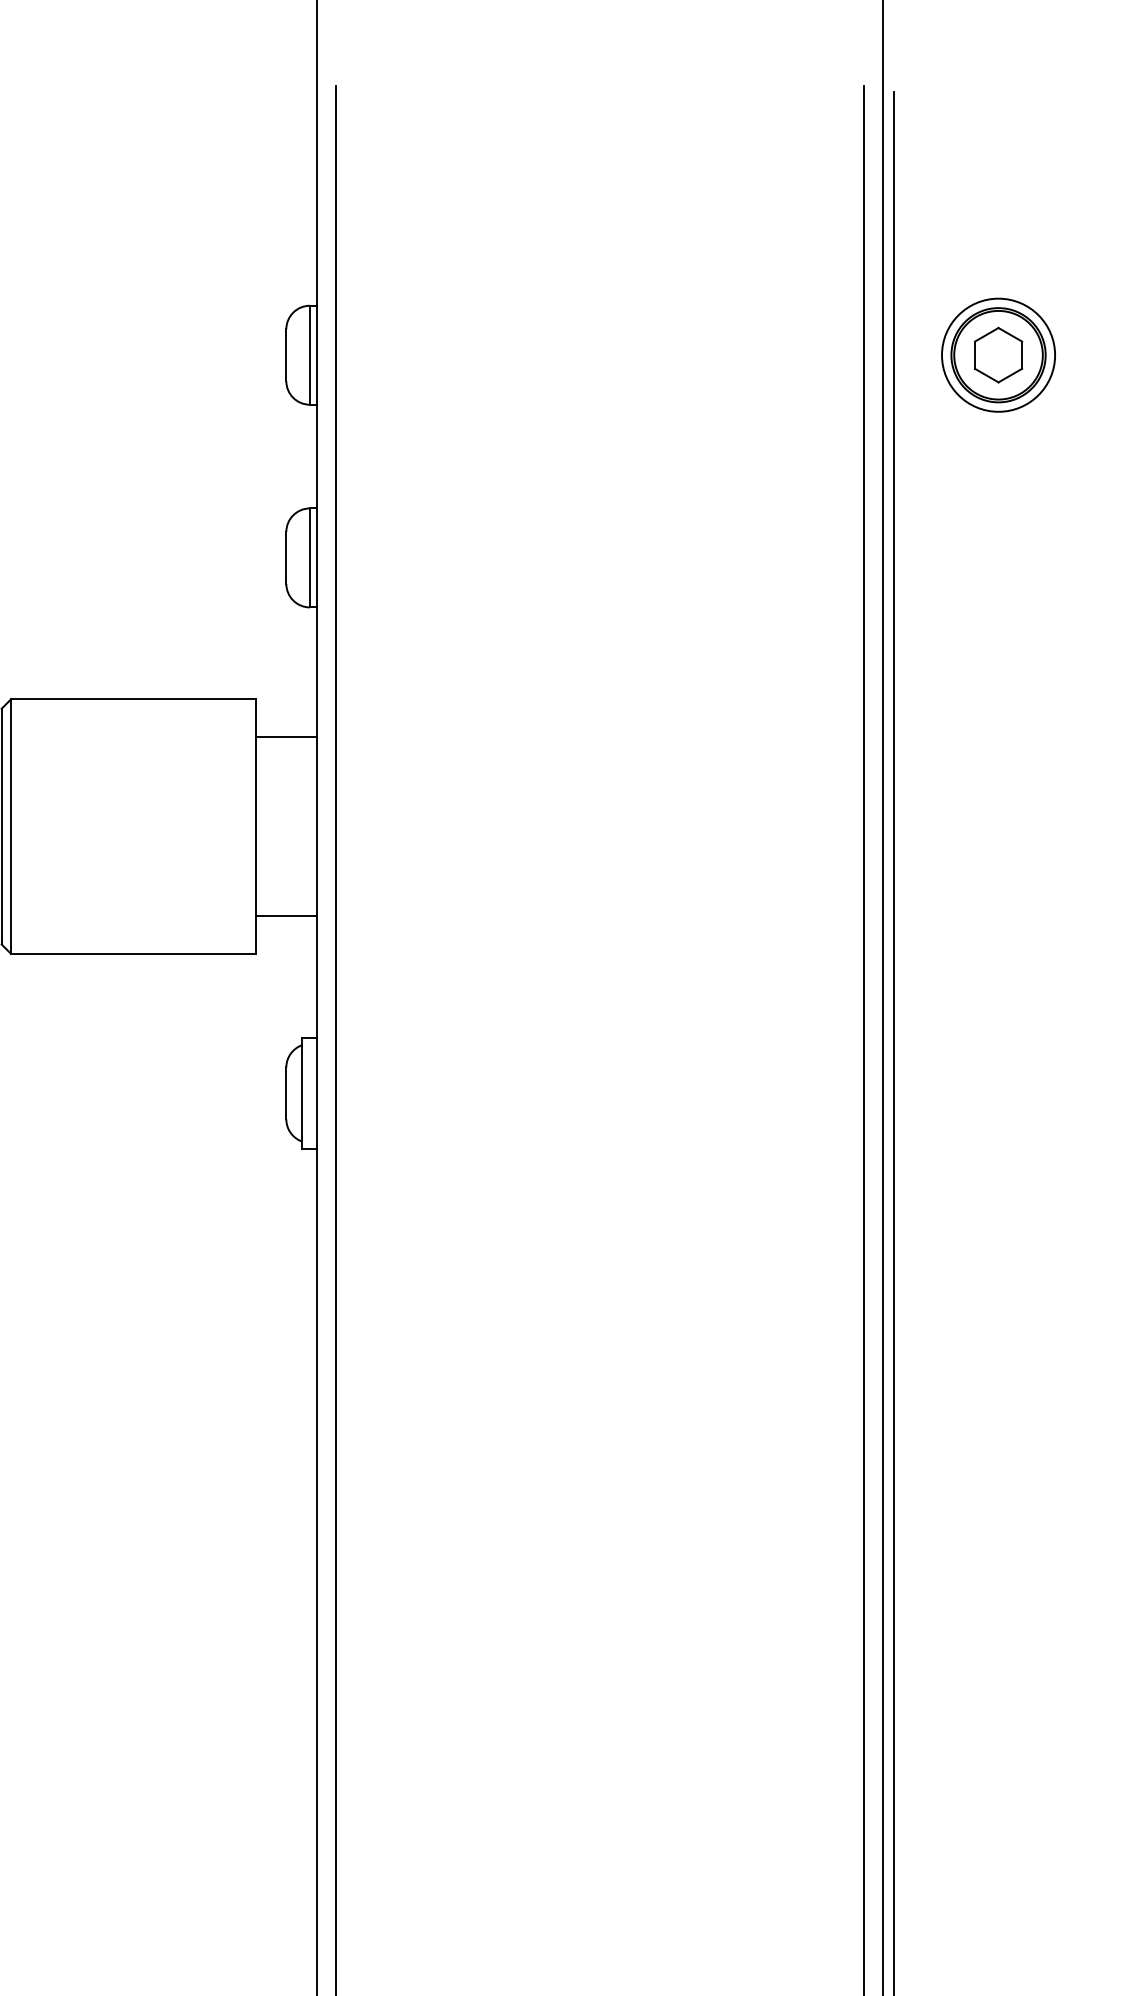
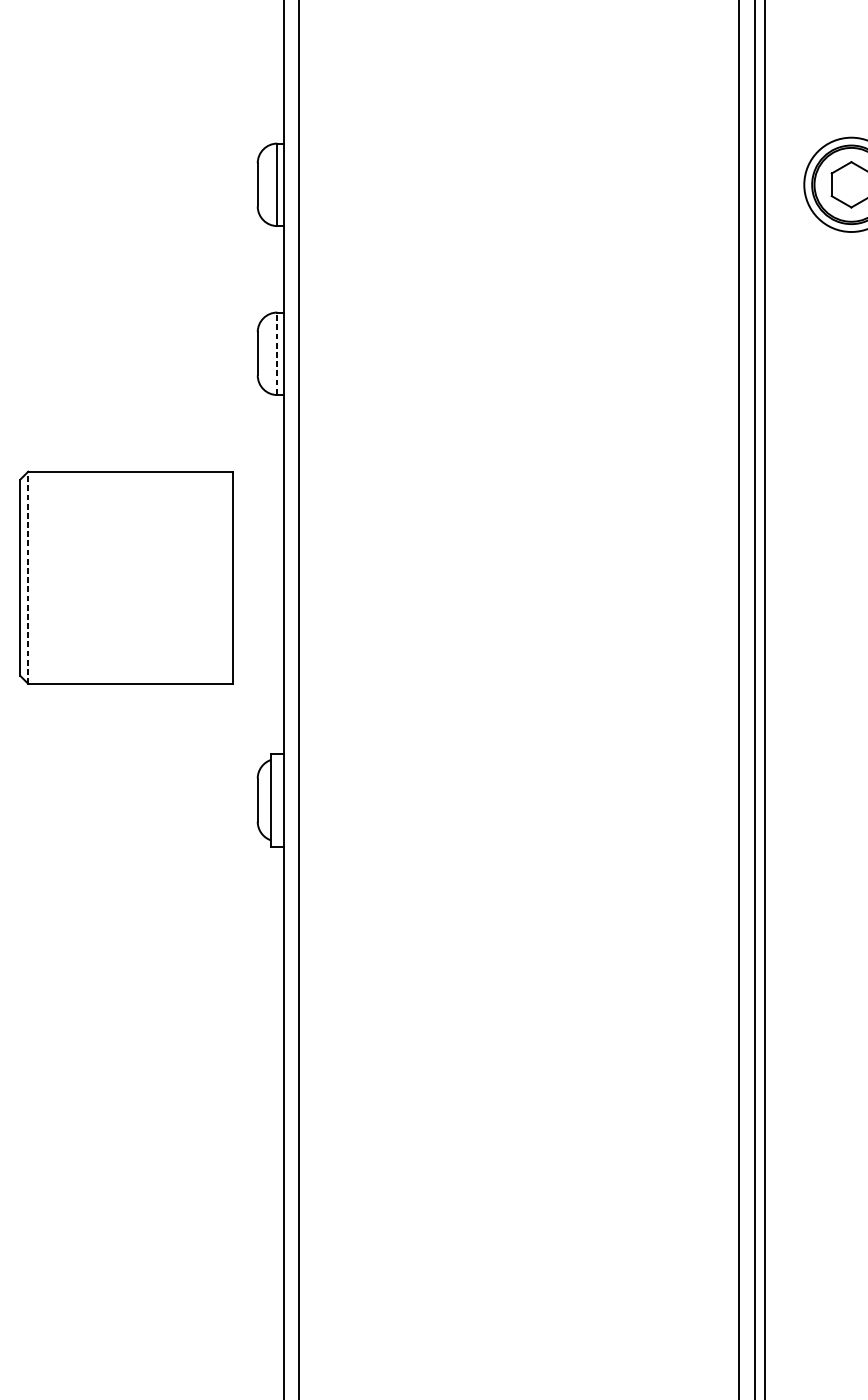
line: (309, 557) -> (277, 353), solid -> dashed
line: (286, 737) -> (257, 503), removed
line: (11, 826) -> (28, 577), solid -> dashed
line: (286, 916) -> (257, 652), removed

